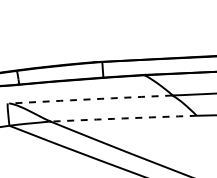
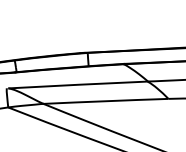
arc: (90, 99) -> (77, 84), dashed -> solid
arc: (123, 118) -> (105, 101), dashed -> solid

